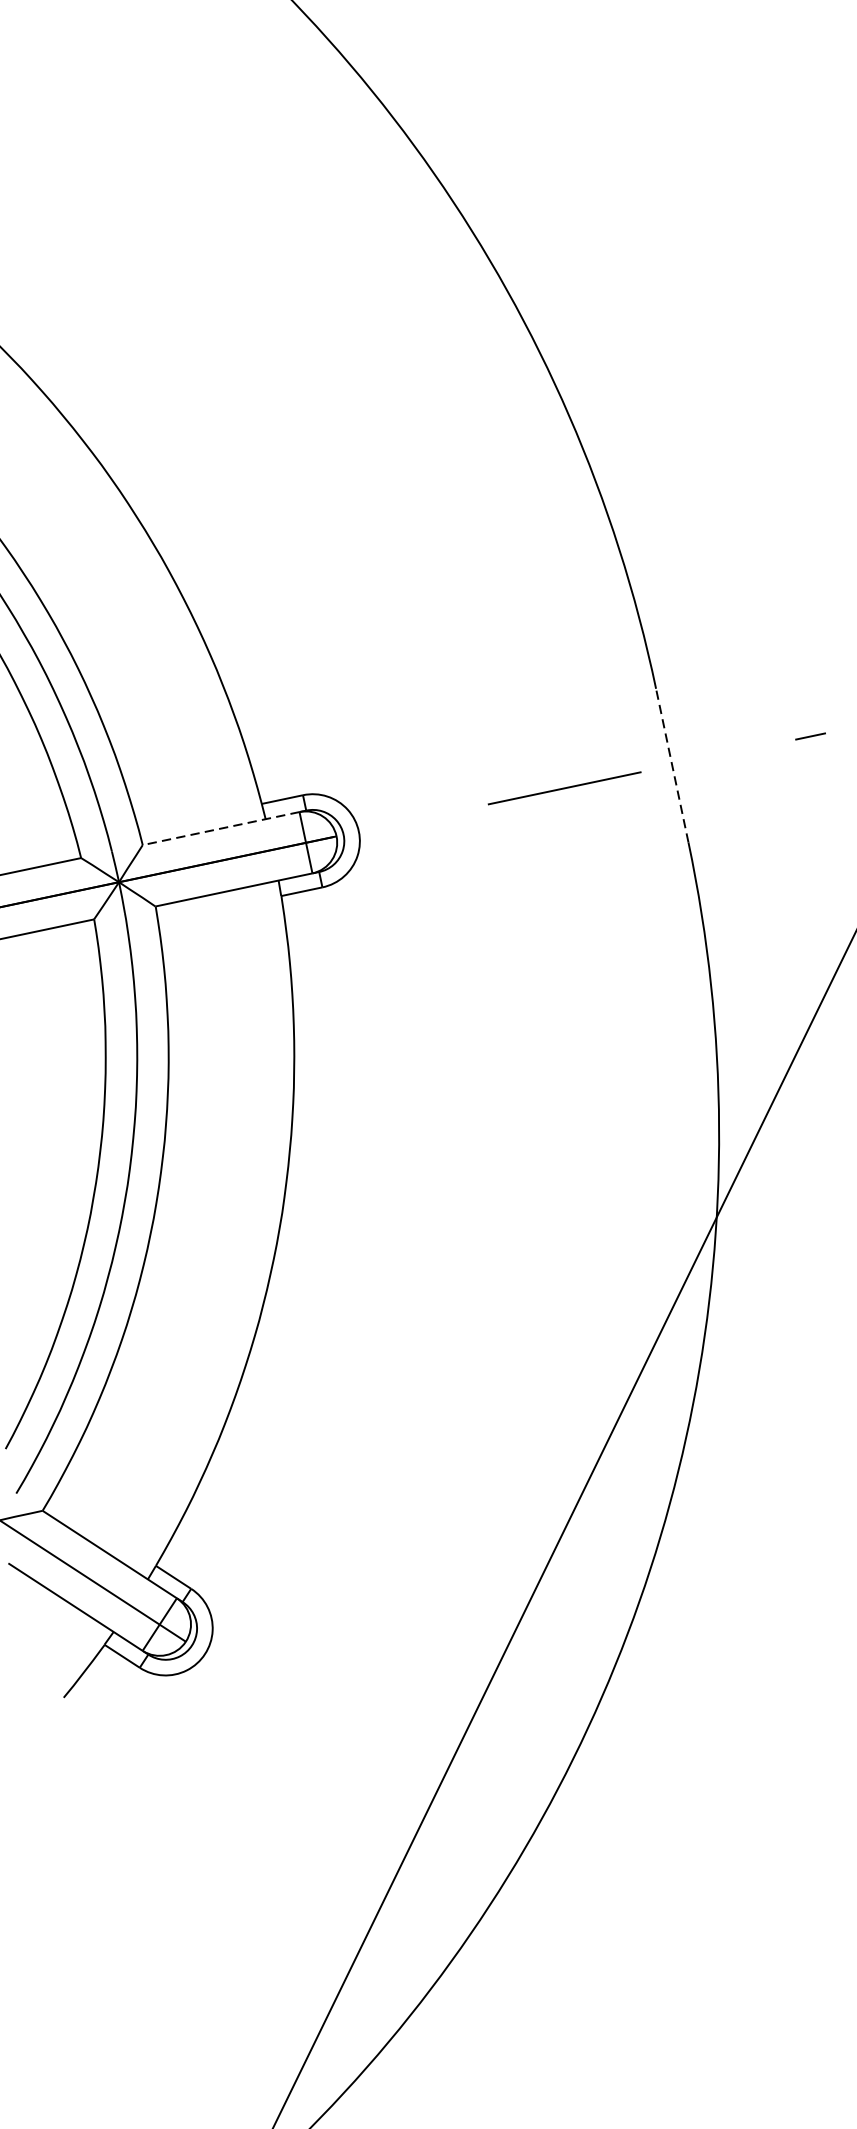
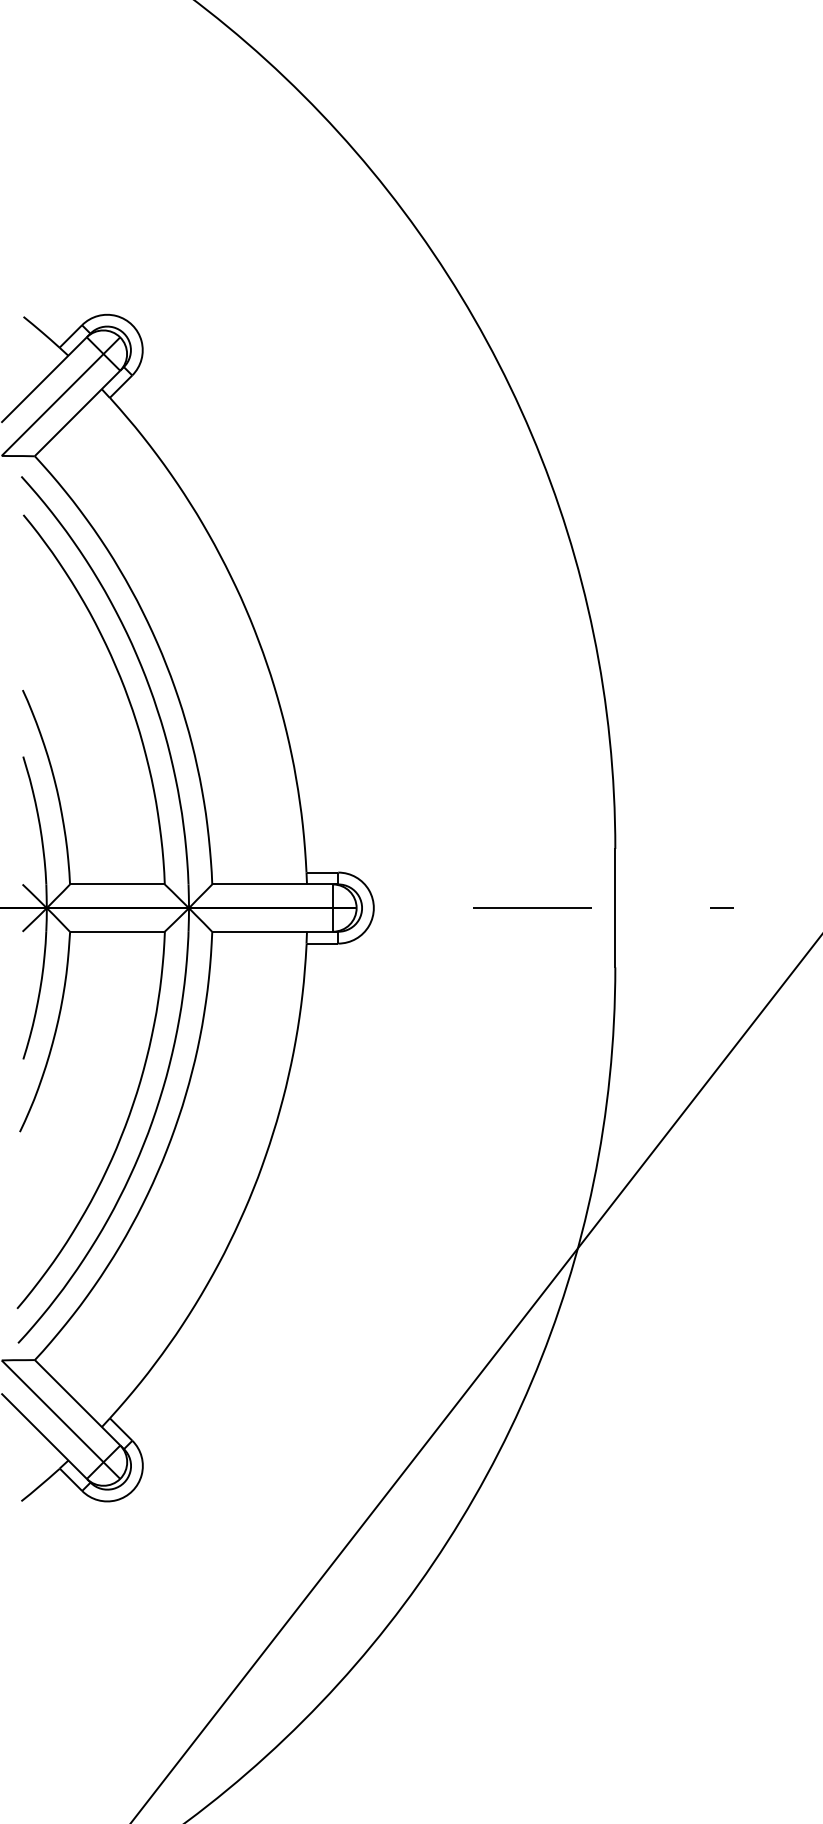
line: (672, 764) -> (615, 907), dashed -> solid
line: (220, 828) -> (272, 884), dashed -> solid

